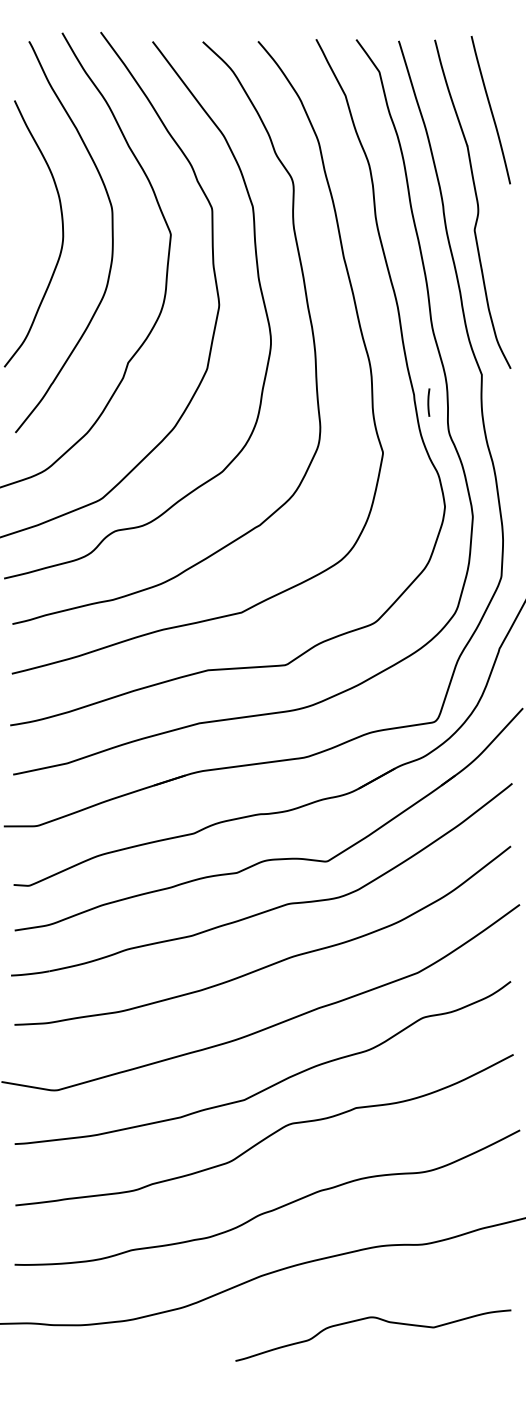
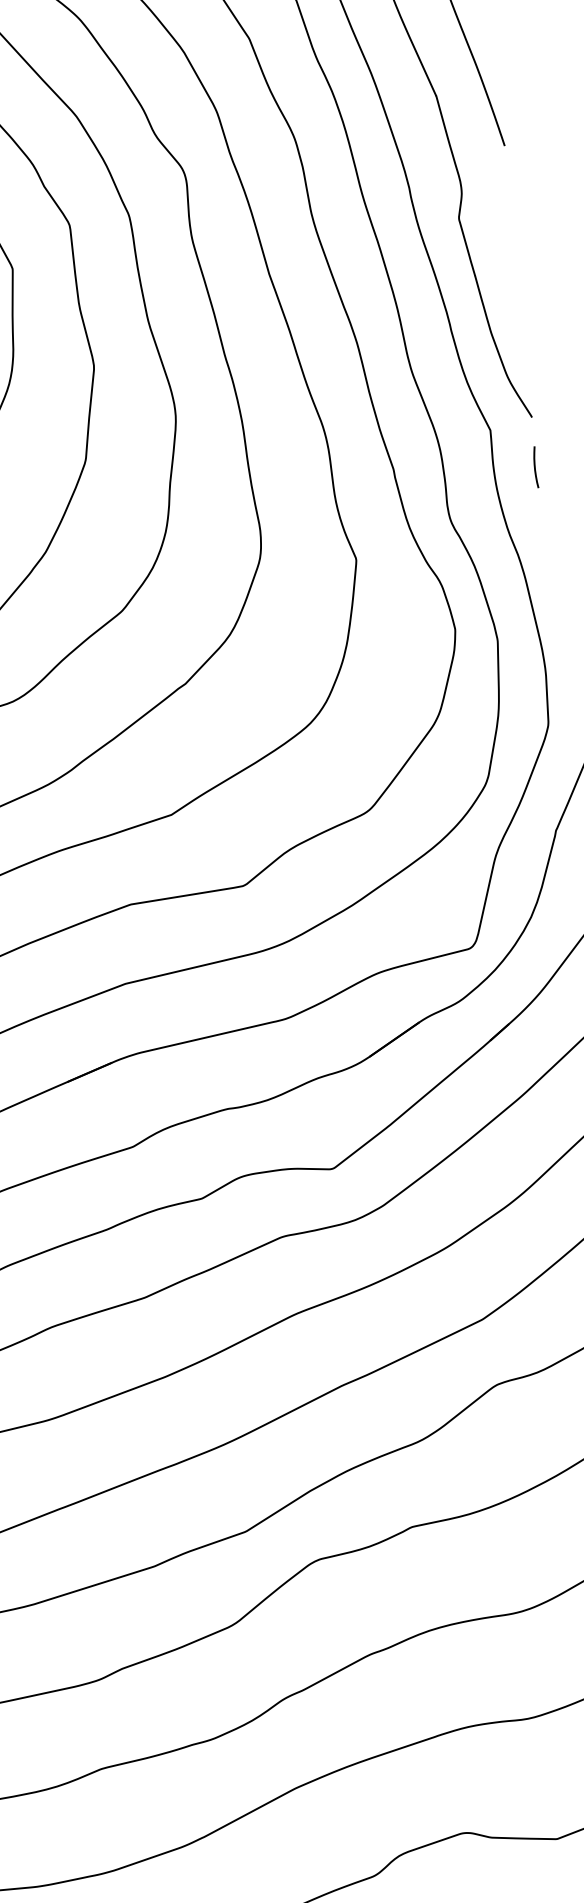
line: (428, 402) -> (535, 467), moved

